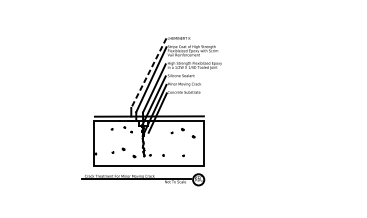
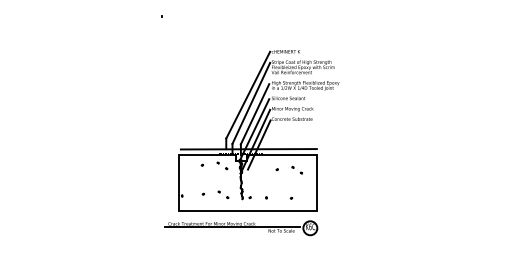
line: (149, 73) -> (248, 95), dashed -> solid
part: (187, 133) -> (296, 170), size x0.62
part: (129, 152) -> (223, 194), size x0.62

